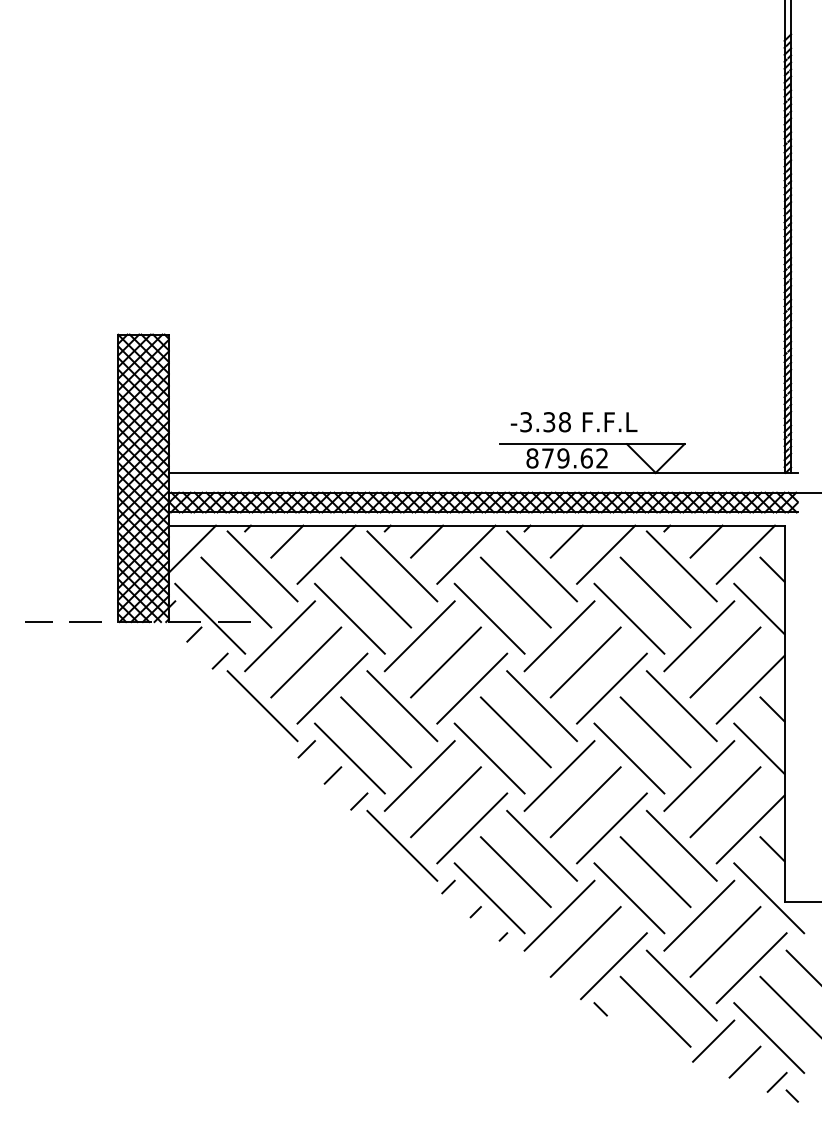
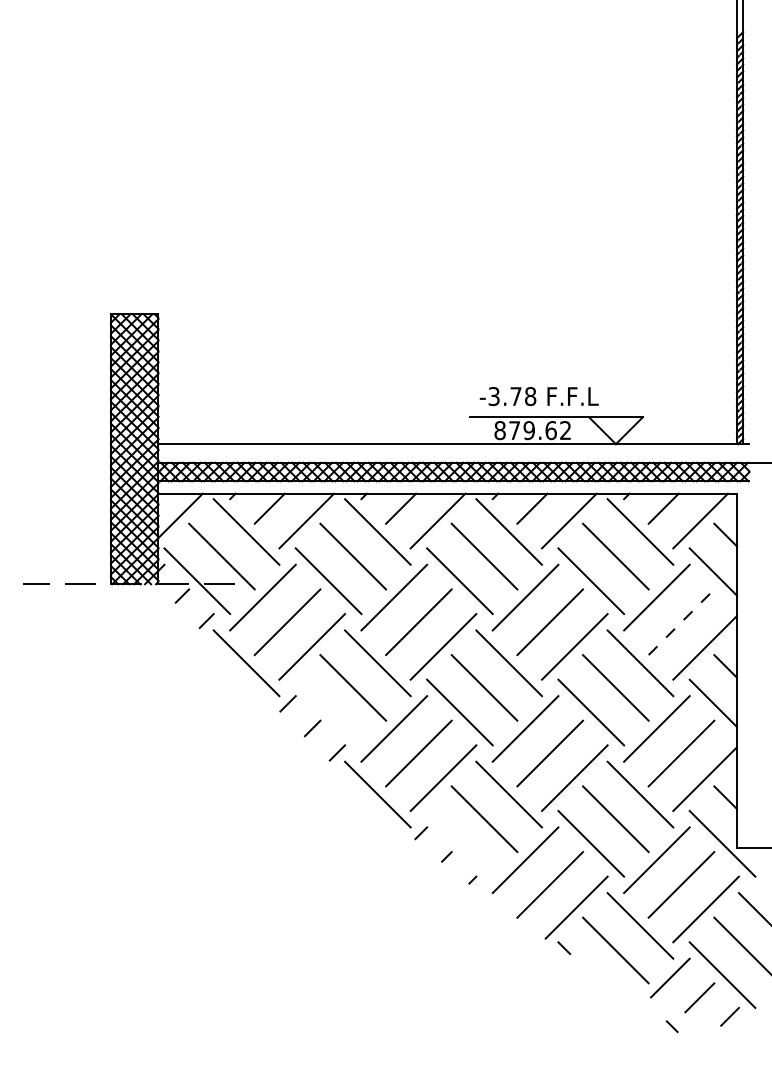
text: (548, 422) -> (515, 396), -3.38 -> -3.78
line: (725, 661) -> (681, 621), solid -> dashed
line: (349, 758) -> (328, 712), removed
line: (489, 897) -> (459, 843), removed
line: (791, 1095) -> (671, 1026), moved

